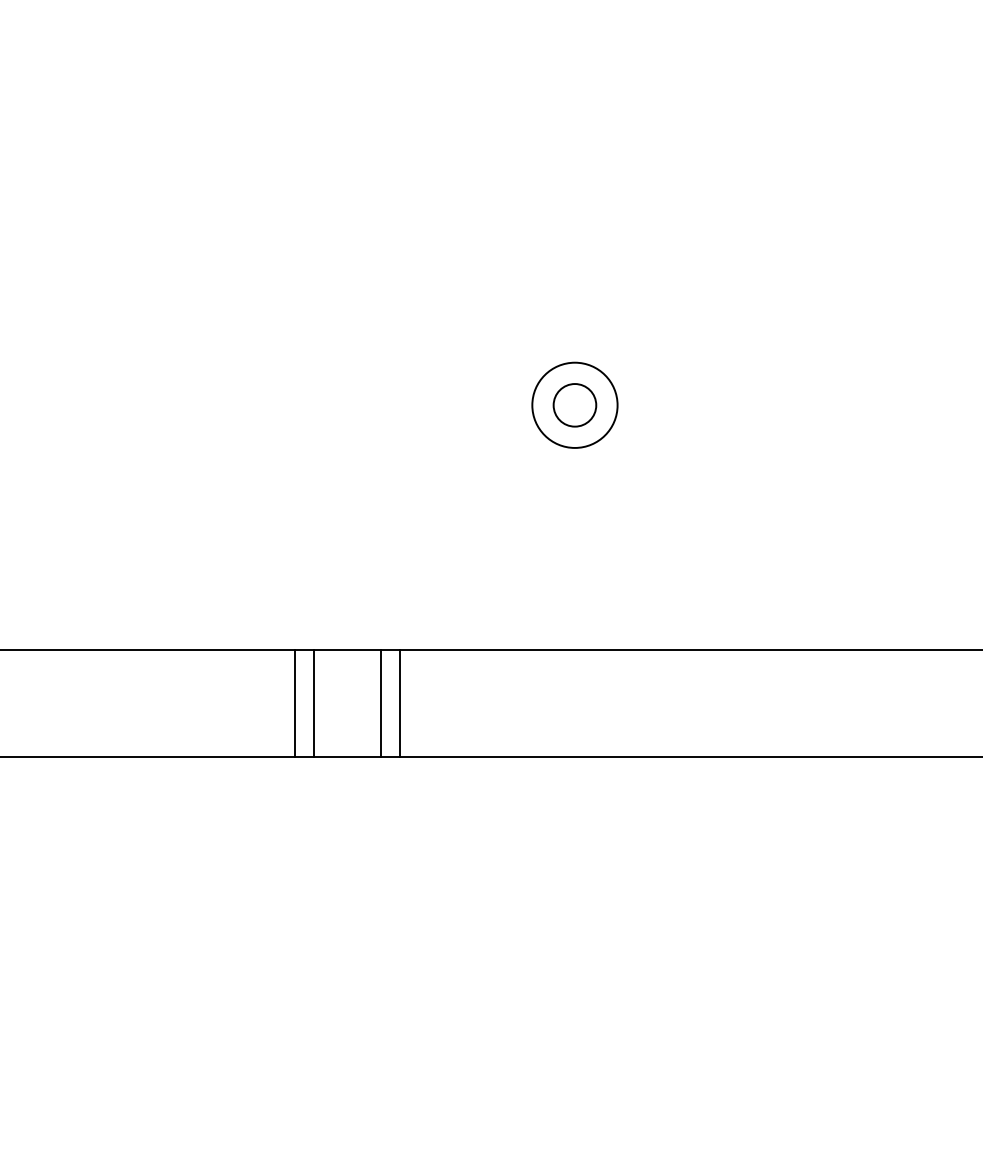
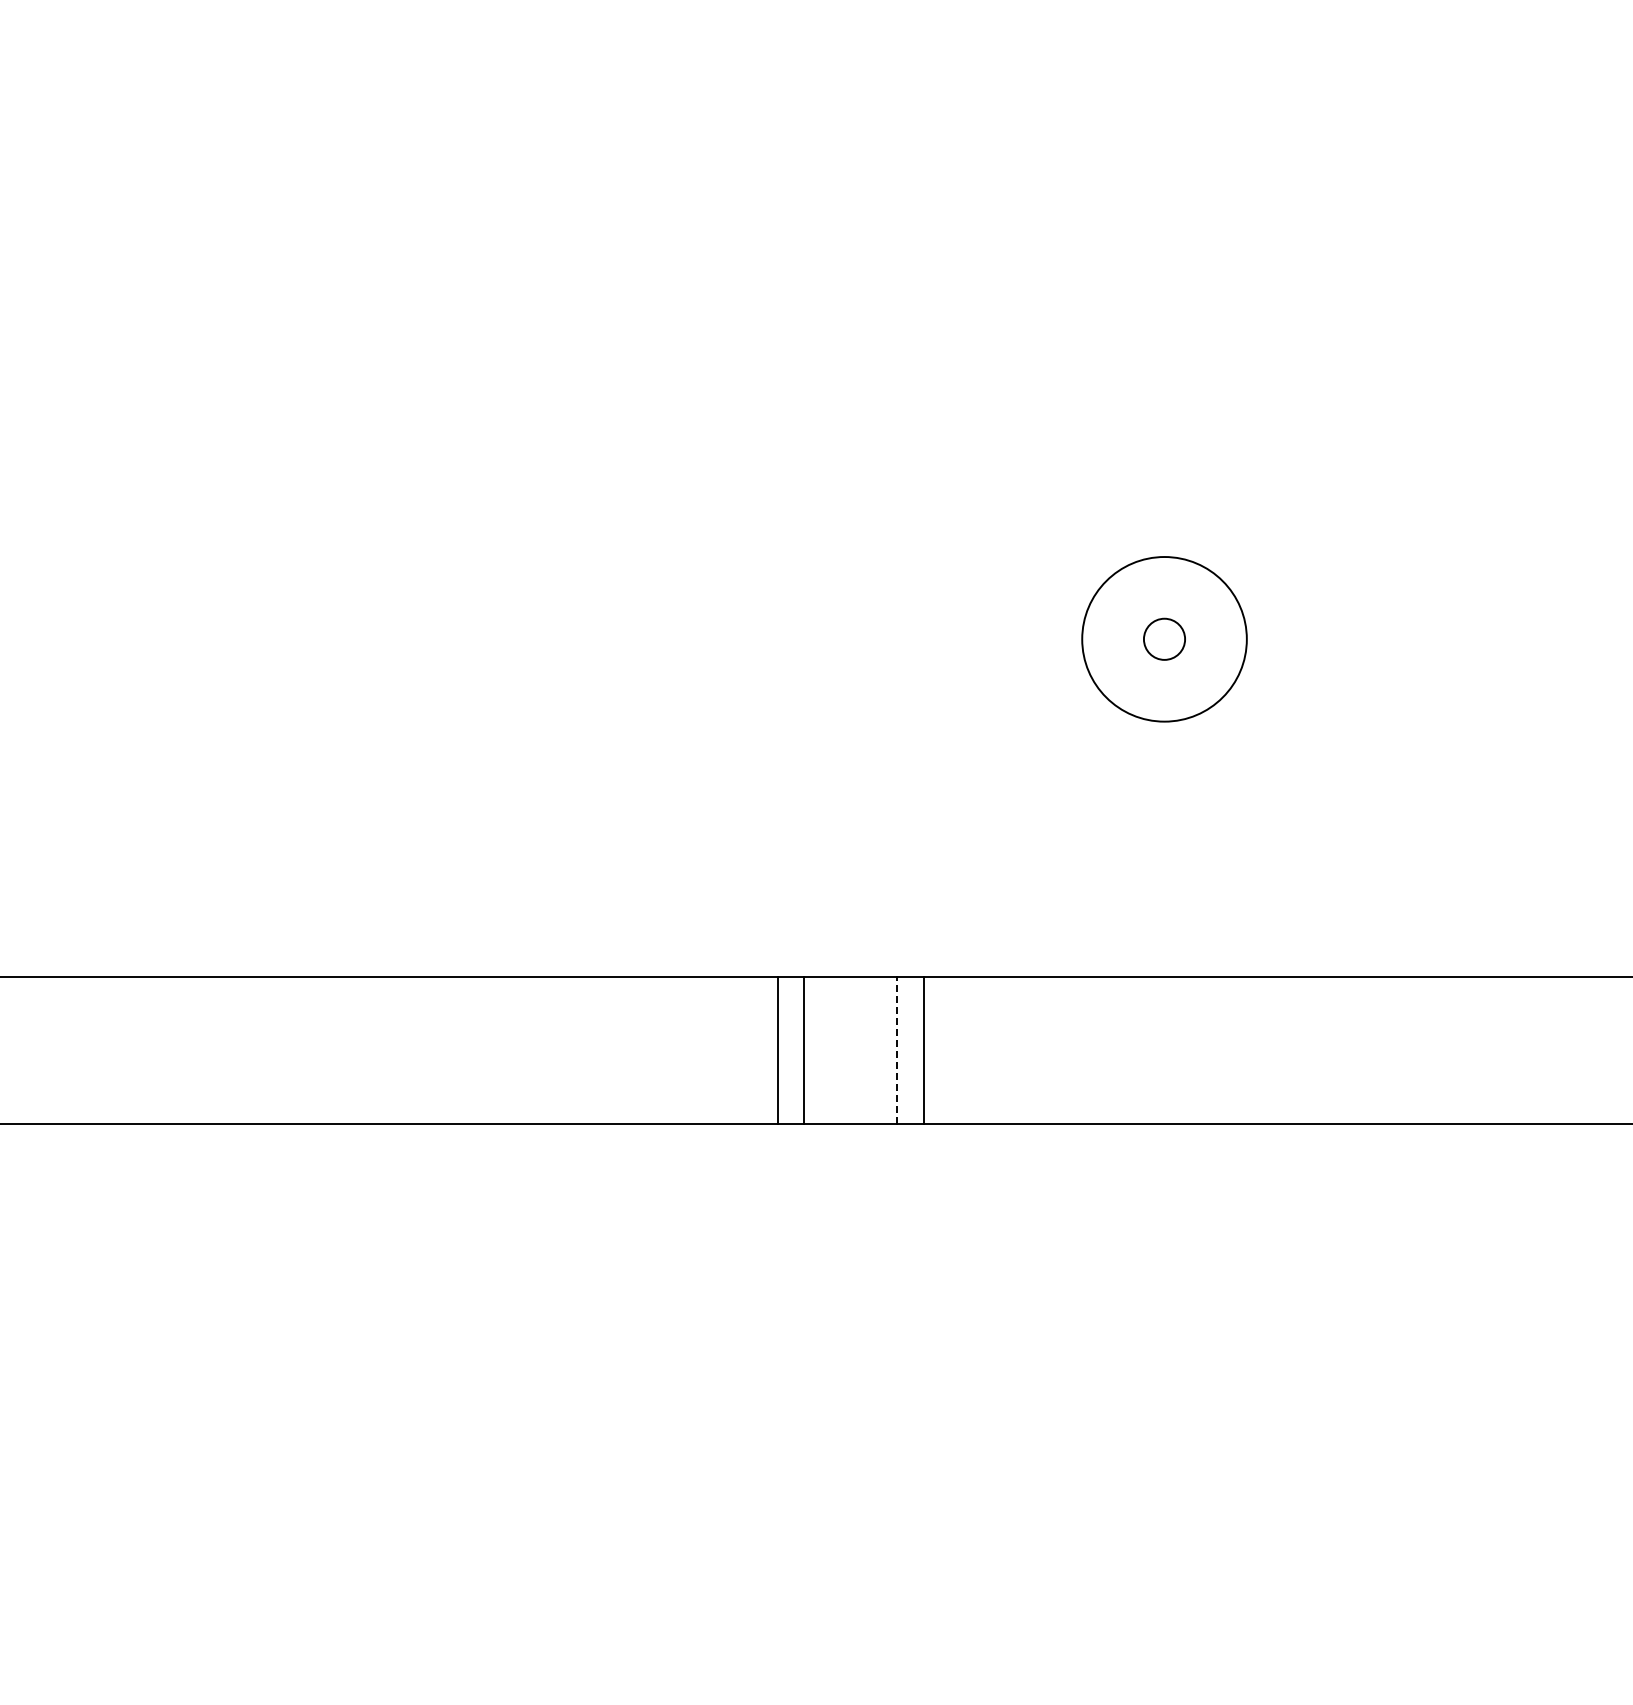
circle: (574, 404) -> (1164, 638), size x0.7
circle: (574, 405) -> (1164, 639), size x1.4
line: (381, 703) -> (897, 1050), solid -> dashed

